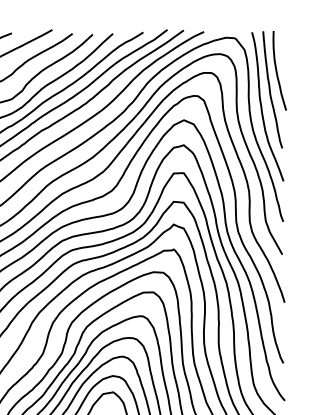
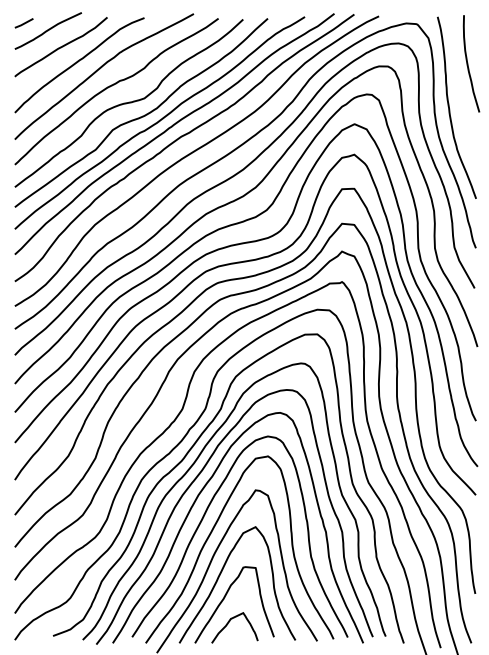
curve: (270, 89) -> (460, 86), removed

